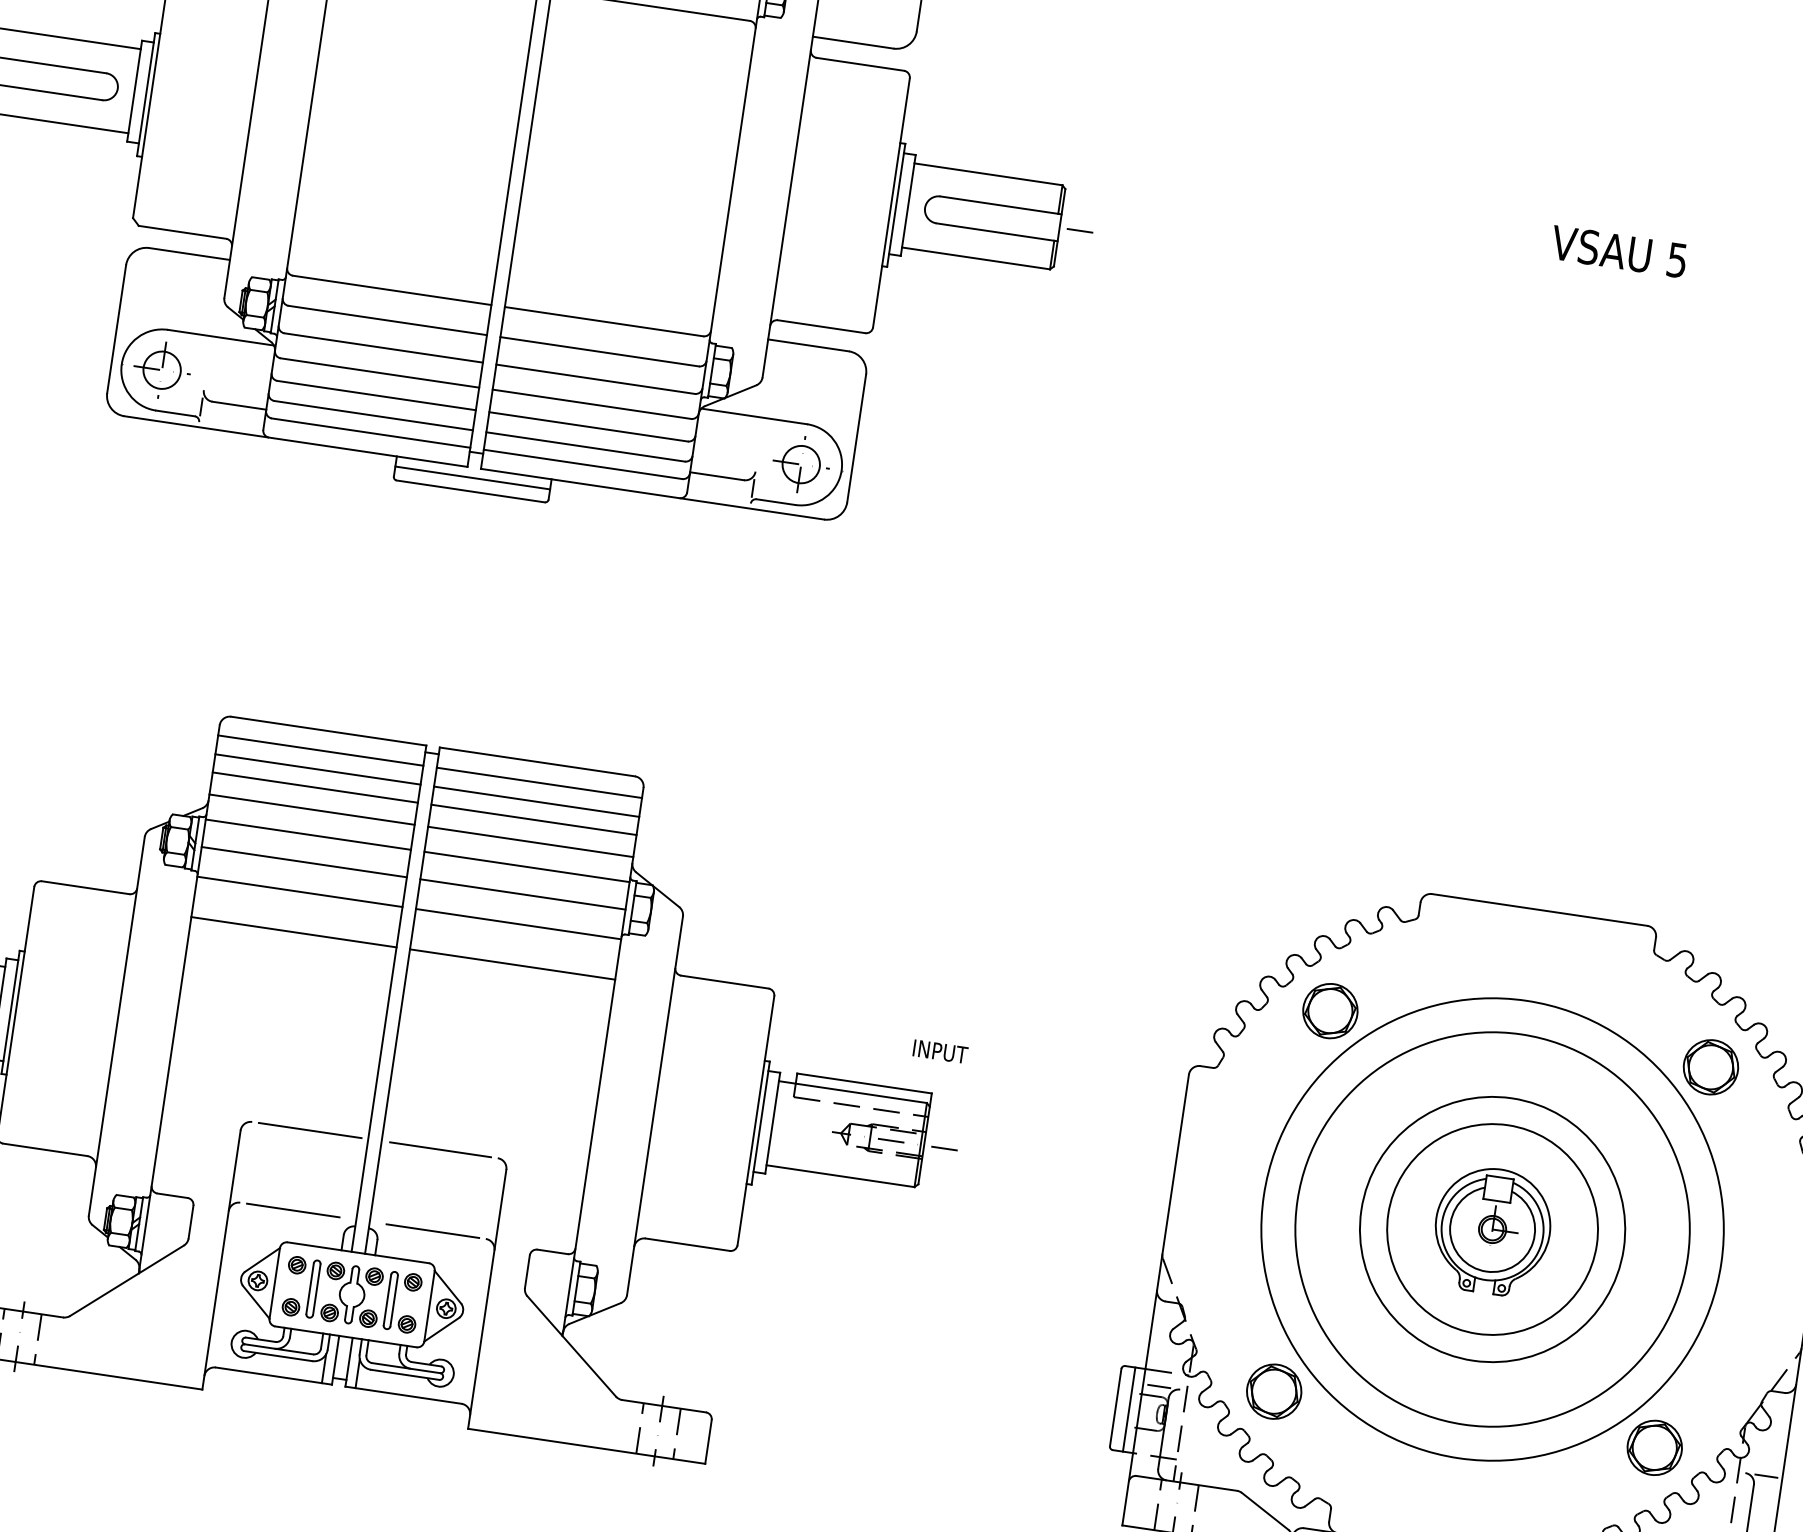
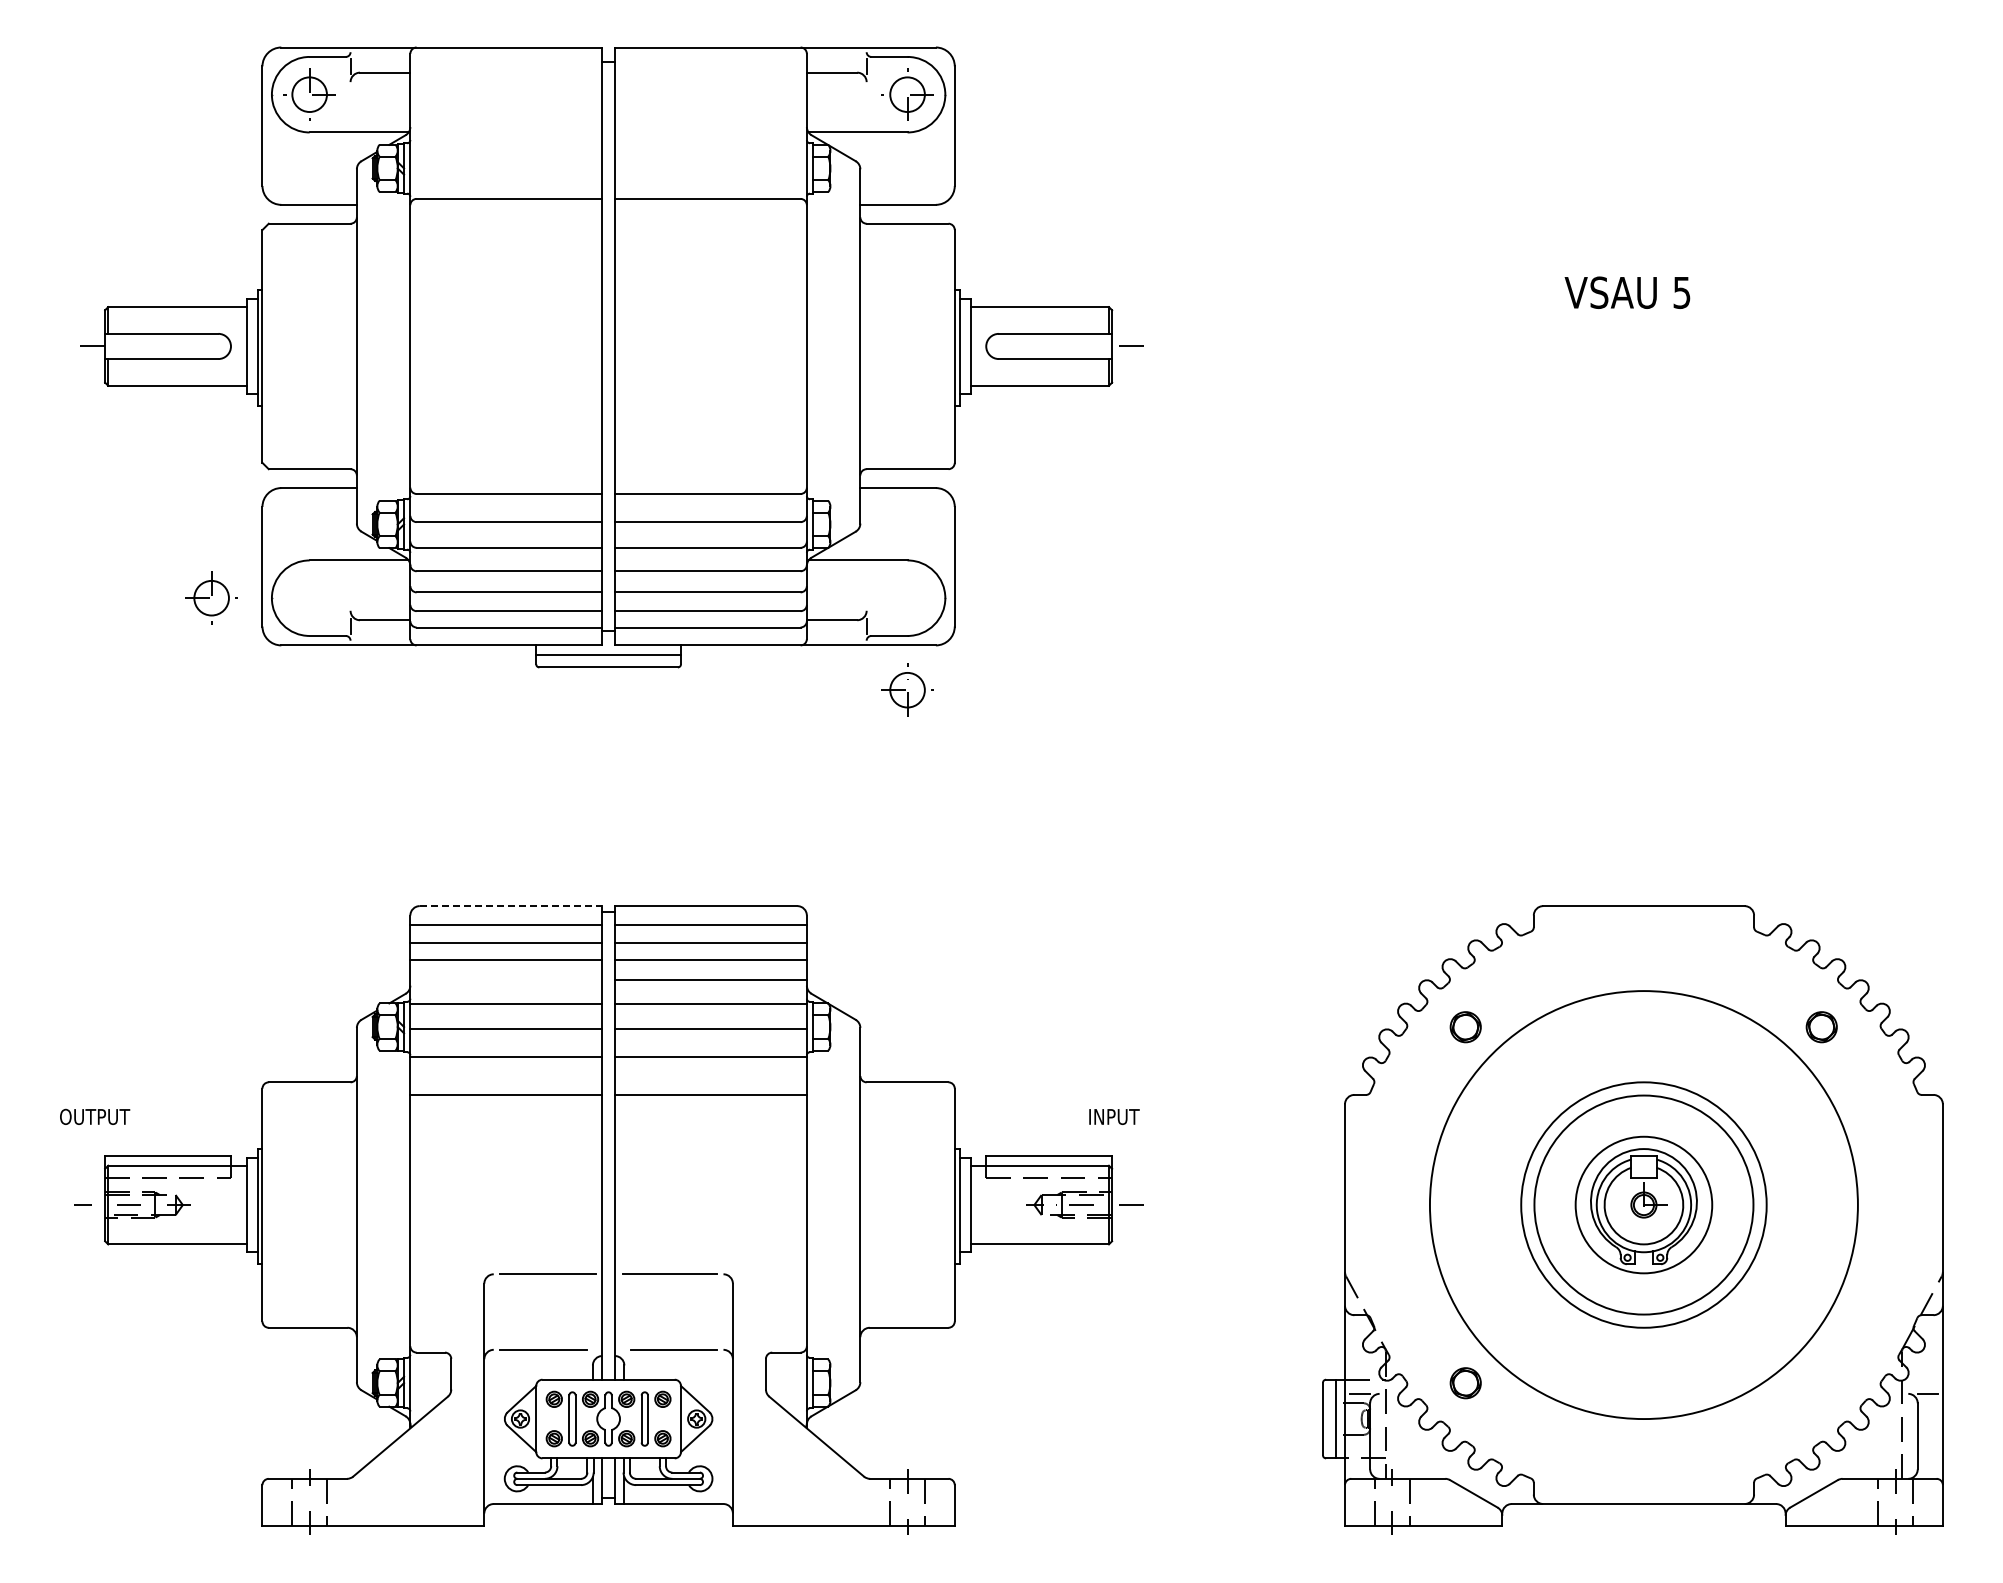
part: (162, 369) -> (211, 597), moved
part: (801, 463) -> (907, 689), moved
line: (329, 731) -> (511, 906), solid -> dashed
line: (312, 809) -> (506, 980), removed
part: (1329, 1011) -> (1465, 1027), size x0.6
part: (1710, 1067) -> (1821, 1027), size x0.6
circle: (1492, 1228) -> (1643, 1204), size x0.6
circle: (1492, 1228) -> (1643, 1204), size x0.7
part: (1273, 1392) -> (1465, 1383), size x0.6
part: (1654, 1448) -> (1821, 1383), removed

